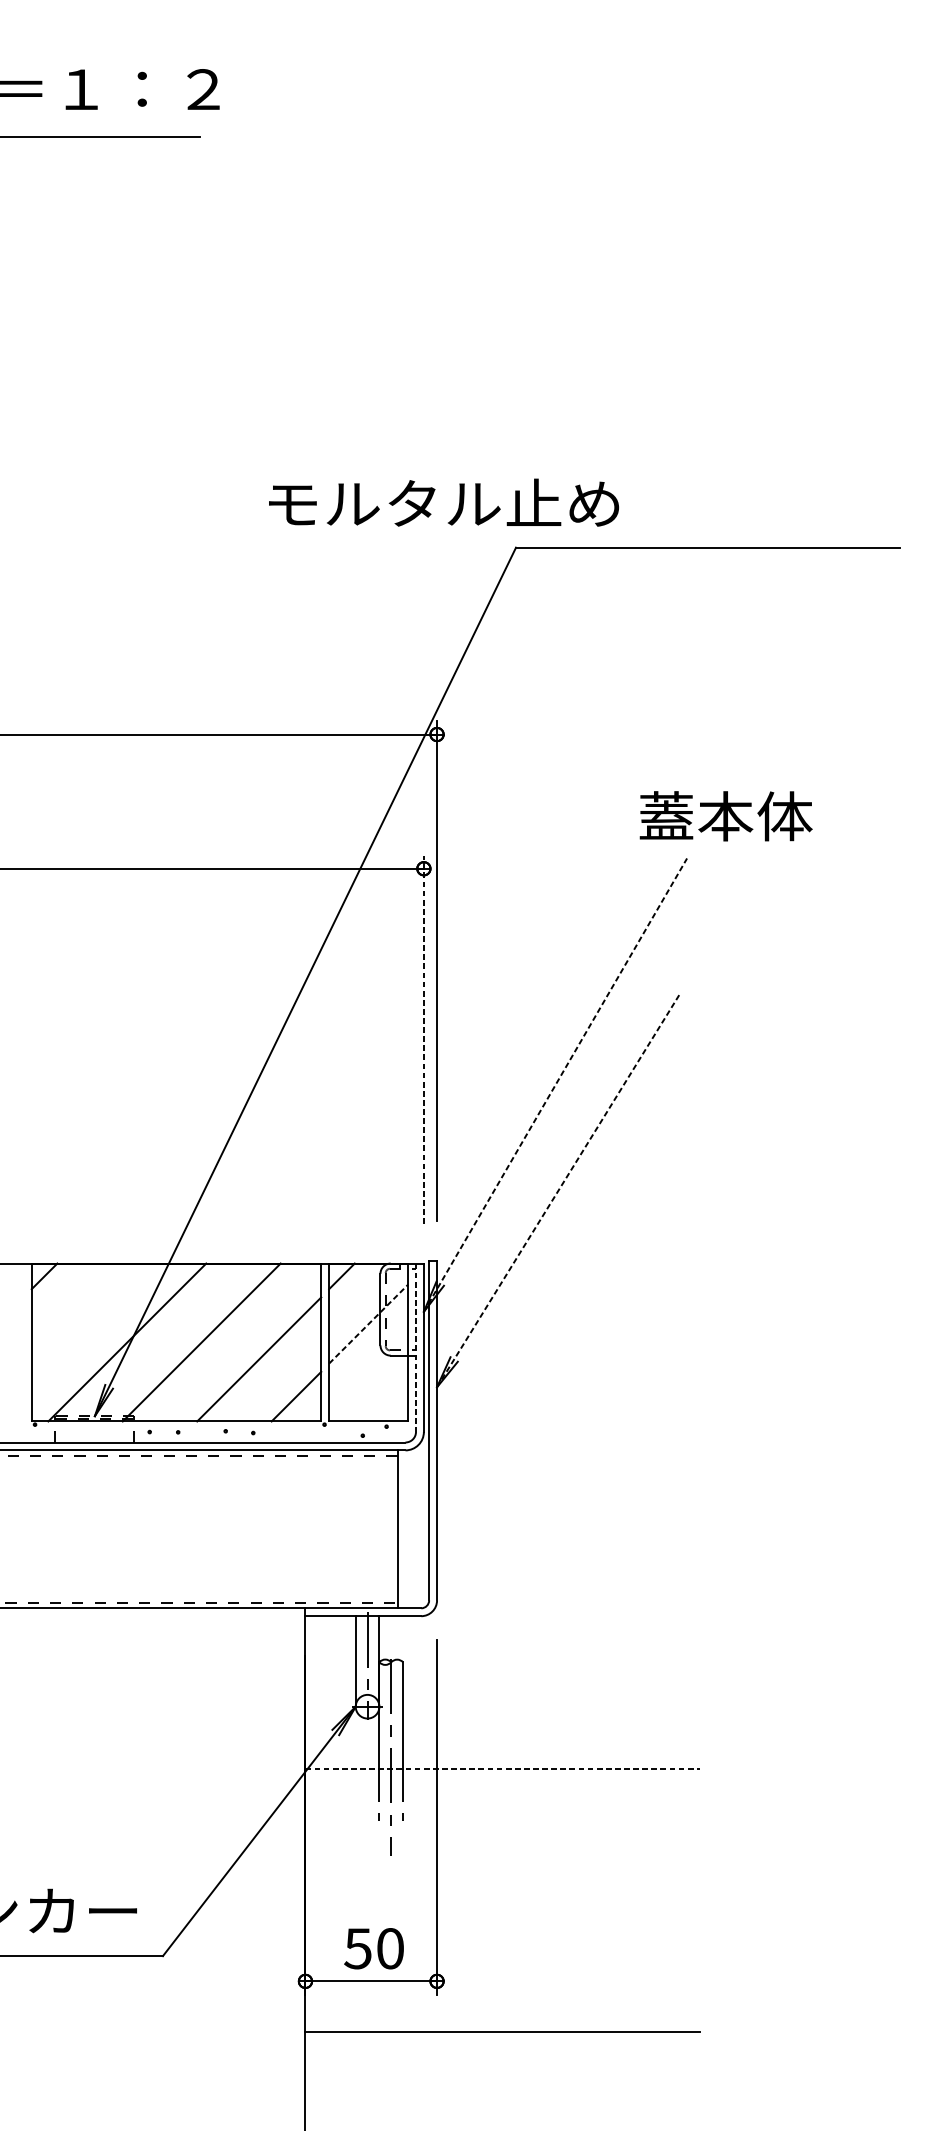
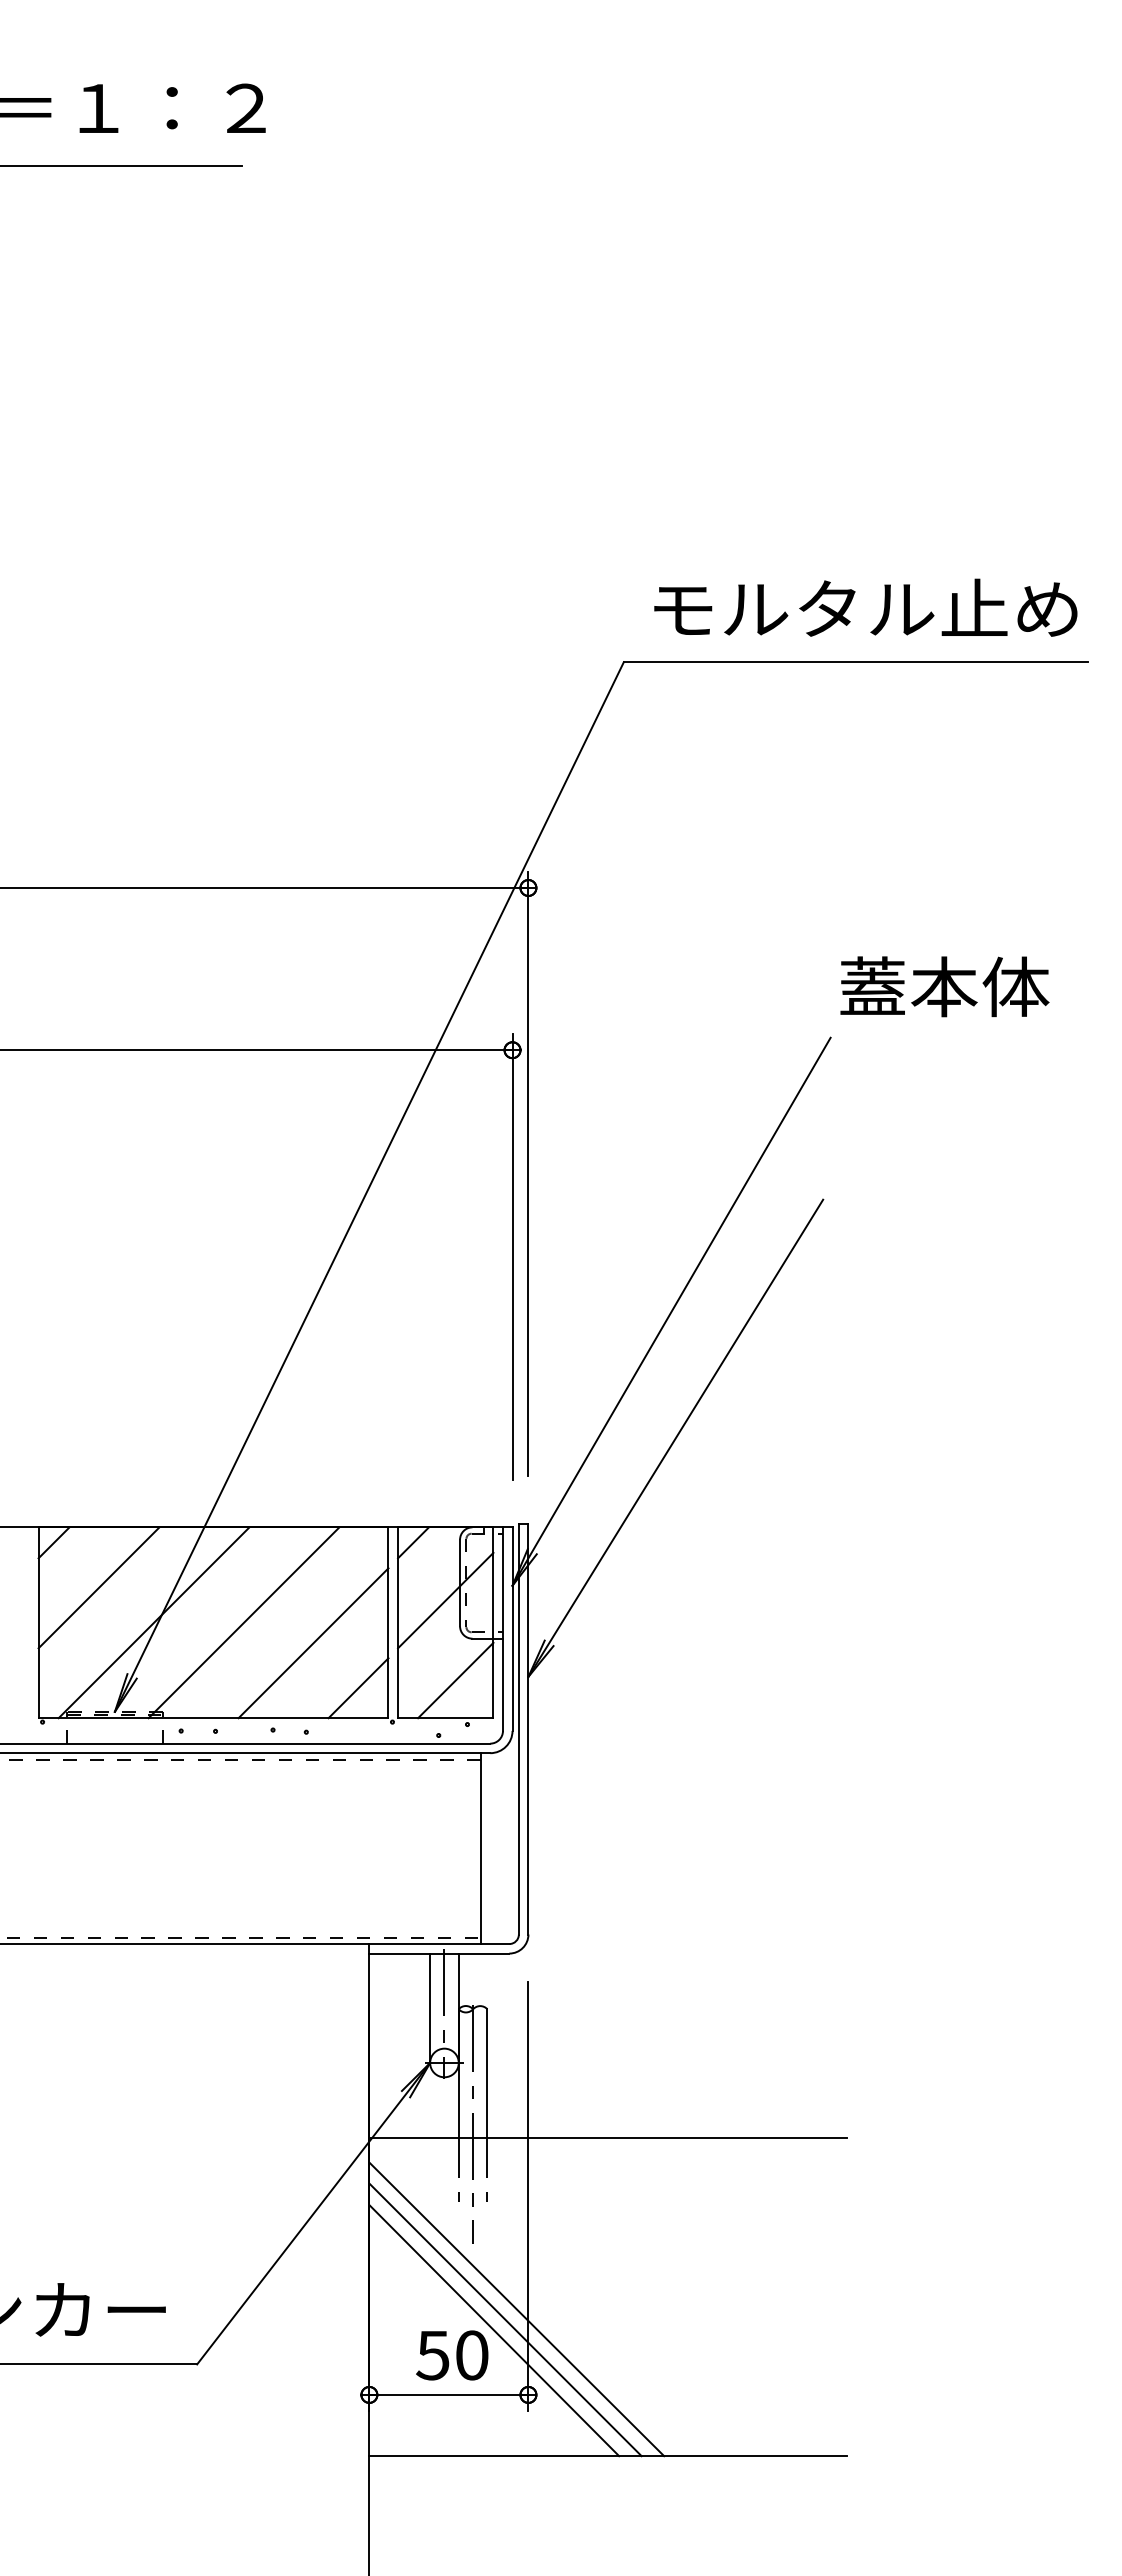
text: (443, 502) -> (865, 607), moved
text: (725, 816) -> (944, 986), moved
line: (423, 1039) -> (512, 1256), dashed -> solid
line: (555, 1084) -> (671, 1311), dashed -> solid
line: (559, 1189) -> (676, 1437), dashed -> solid
line: (81, 1313) -> (98, 1587), added
line: (369, 1324) -> (446, 1600), dashed -> solid
line: (416, 1348) -> (503, 1629), dashed -> solid
line: (376, 1390) -> (455, 1680), added
line: (502, 1769) -> (607, 2138), dashed -> solid
line: (427, 1910) -> (516, 2309), added
line: (418, 1918) -> (505, 2319), added
line: (408, 1928) -> (494, 2330), added

